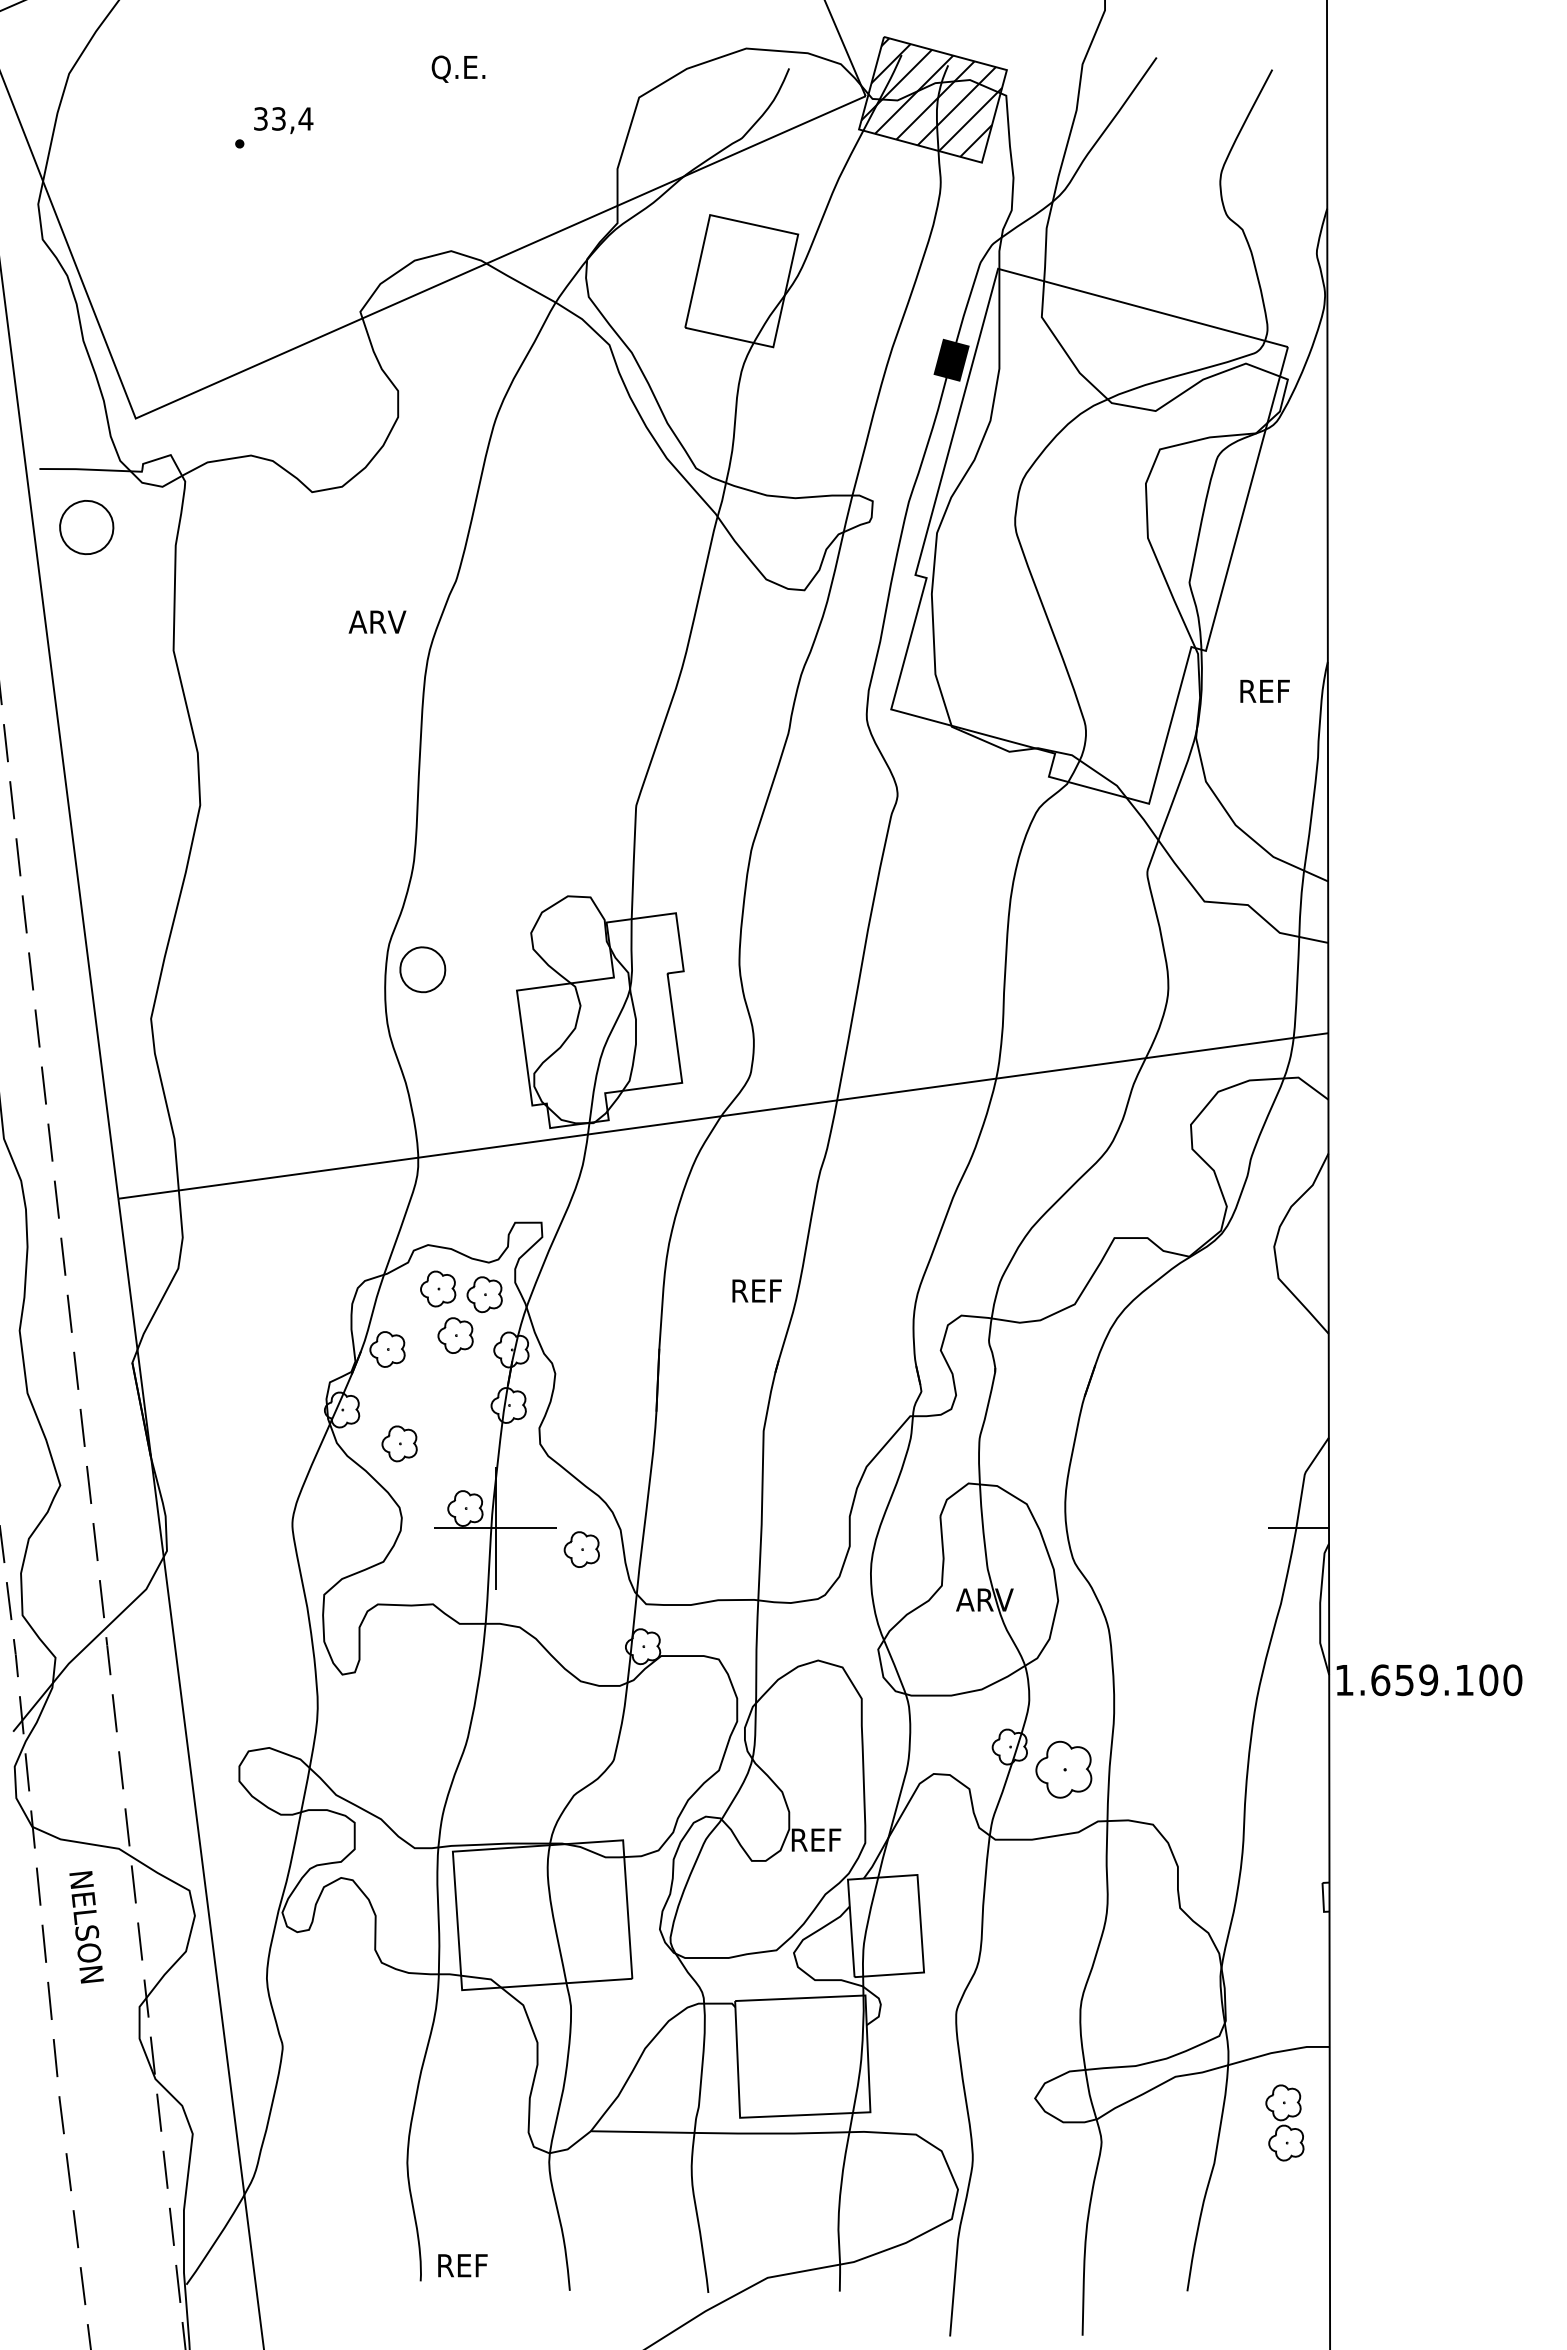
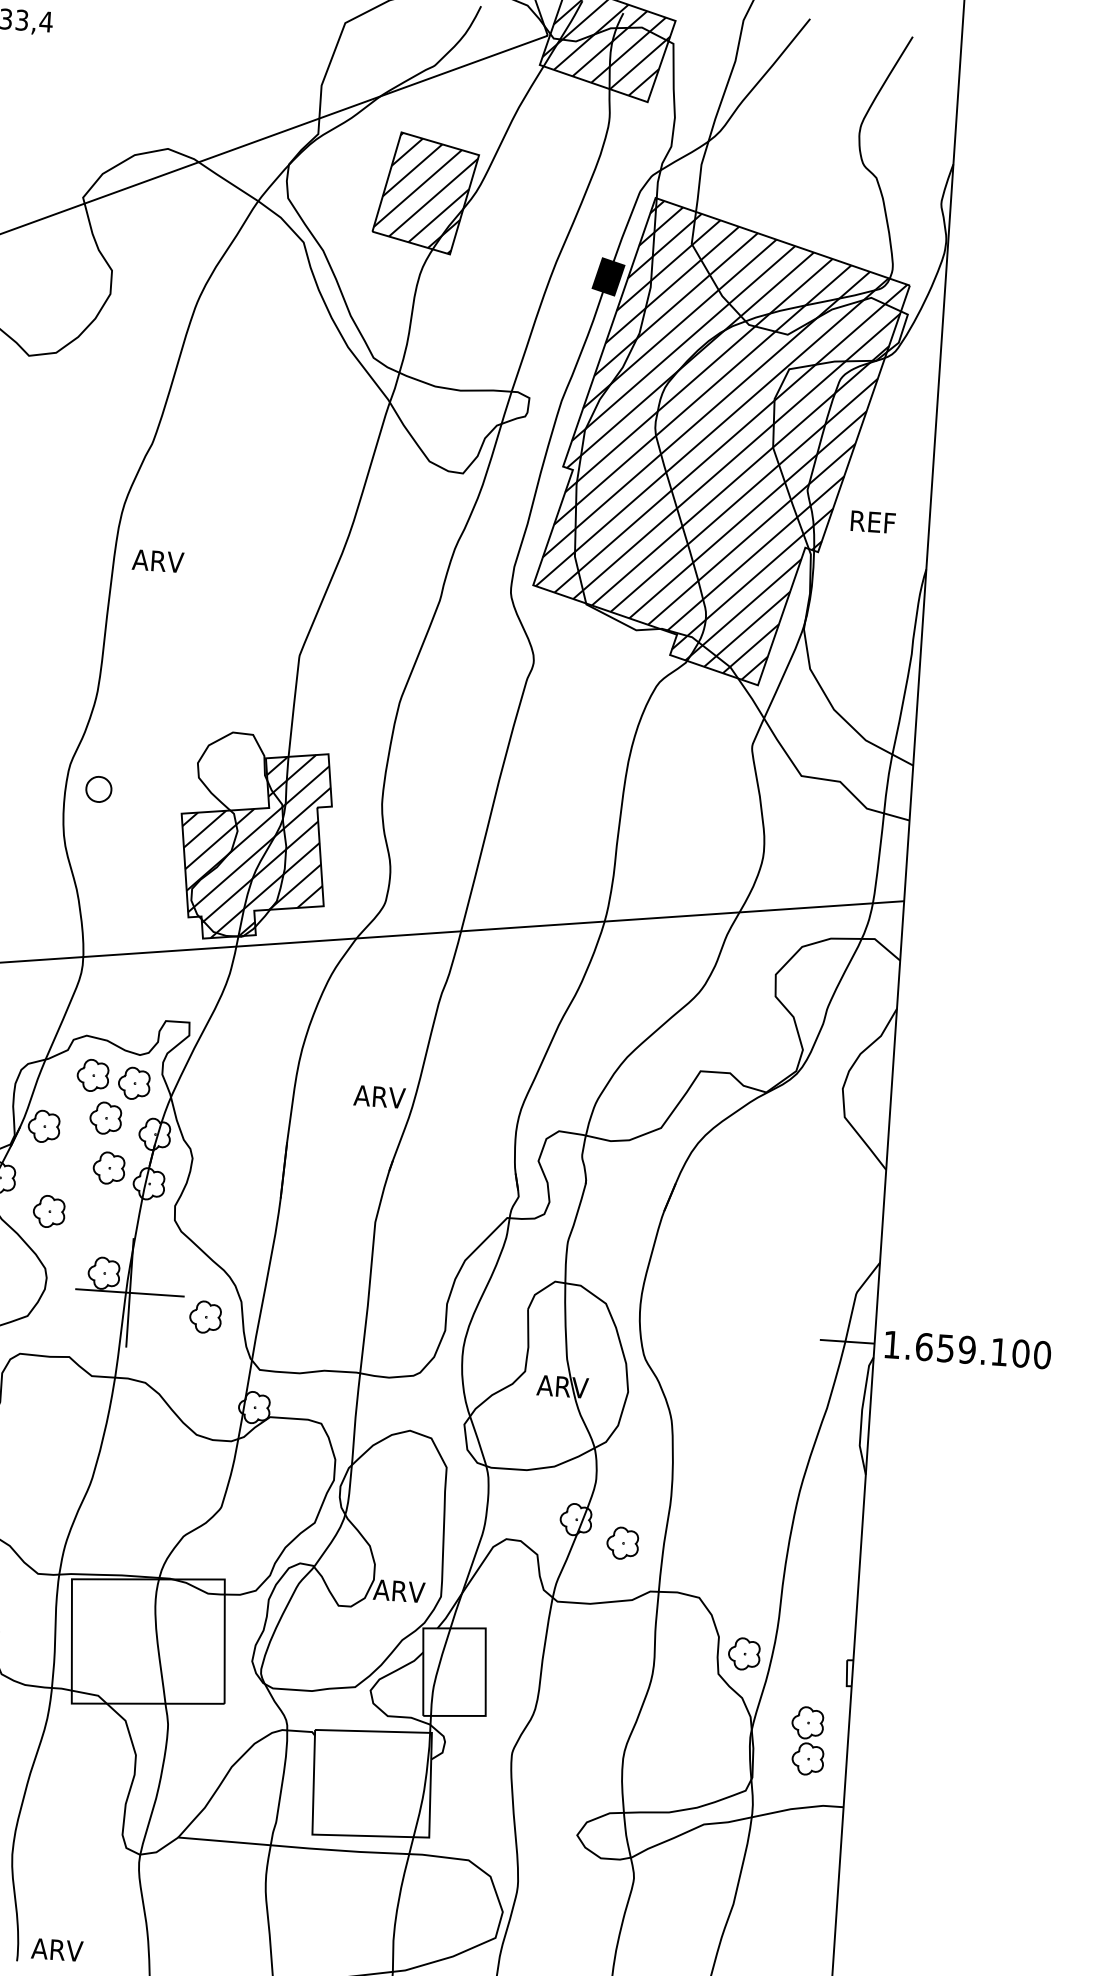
hatch: (741, 280) -> (425, 192), added
hatch: (1089, 534) -> (721, 441), added
text: (377, 621) -> (158, 560), moved
text: (1264, 690) -> (872, 521), moved
part: (422, 969) -> (98, 789), size x0.62
hatch: (599, 1020) -> (253, 845), added
text: (758, 1290) -> (379, 1096), REF -> ARV
part: (463, 1390) -> (109, 1167), added
text: (1429, 1680) -> (967, 1350), moved
part: (1063, 1769) -> (622, 1543), size x0.62
text: (817, 1839) -> (398, 1590), REF -> ARV
part: (1207, 1883) -> (744, 1653), added
part: (1284, 2122) -> (807, 1740), moved
text: (464, 2265) -> (57, 1949), REF -> ARV

